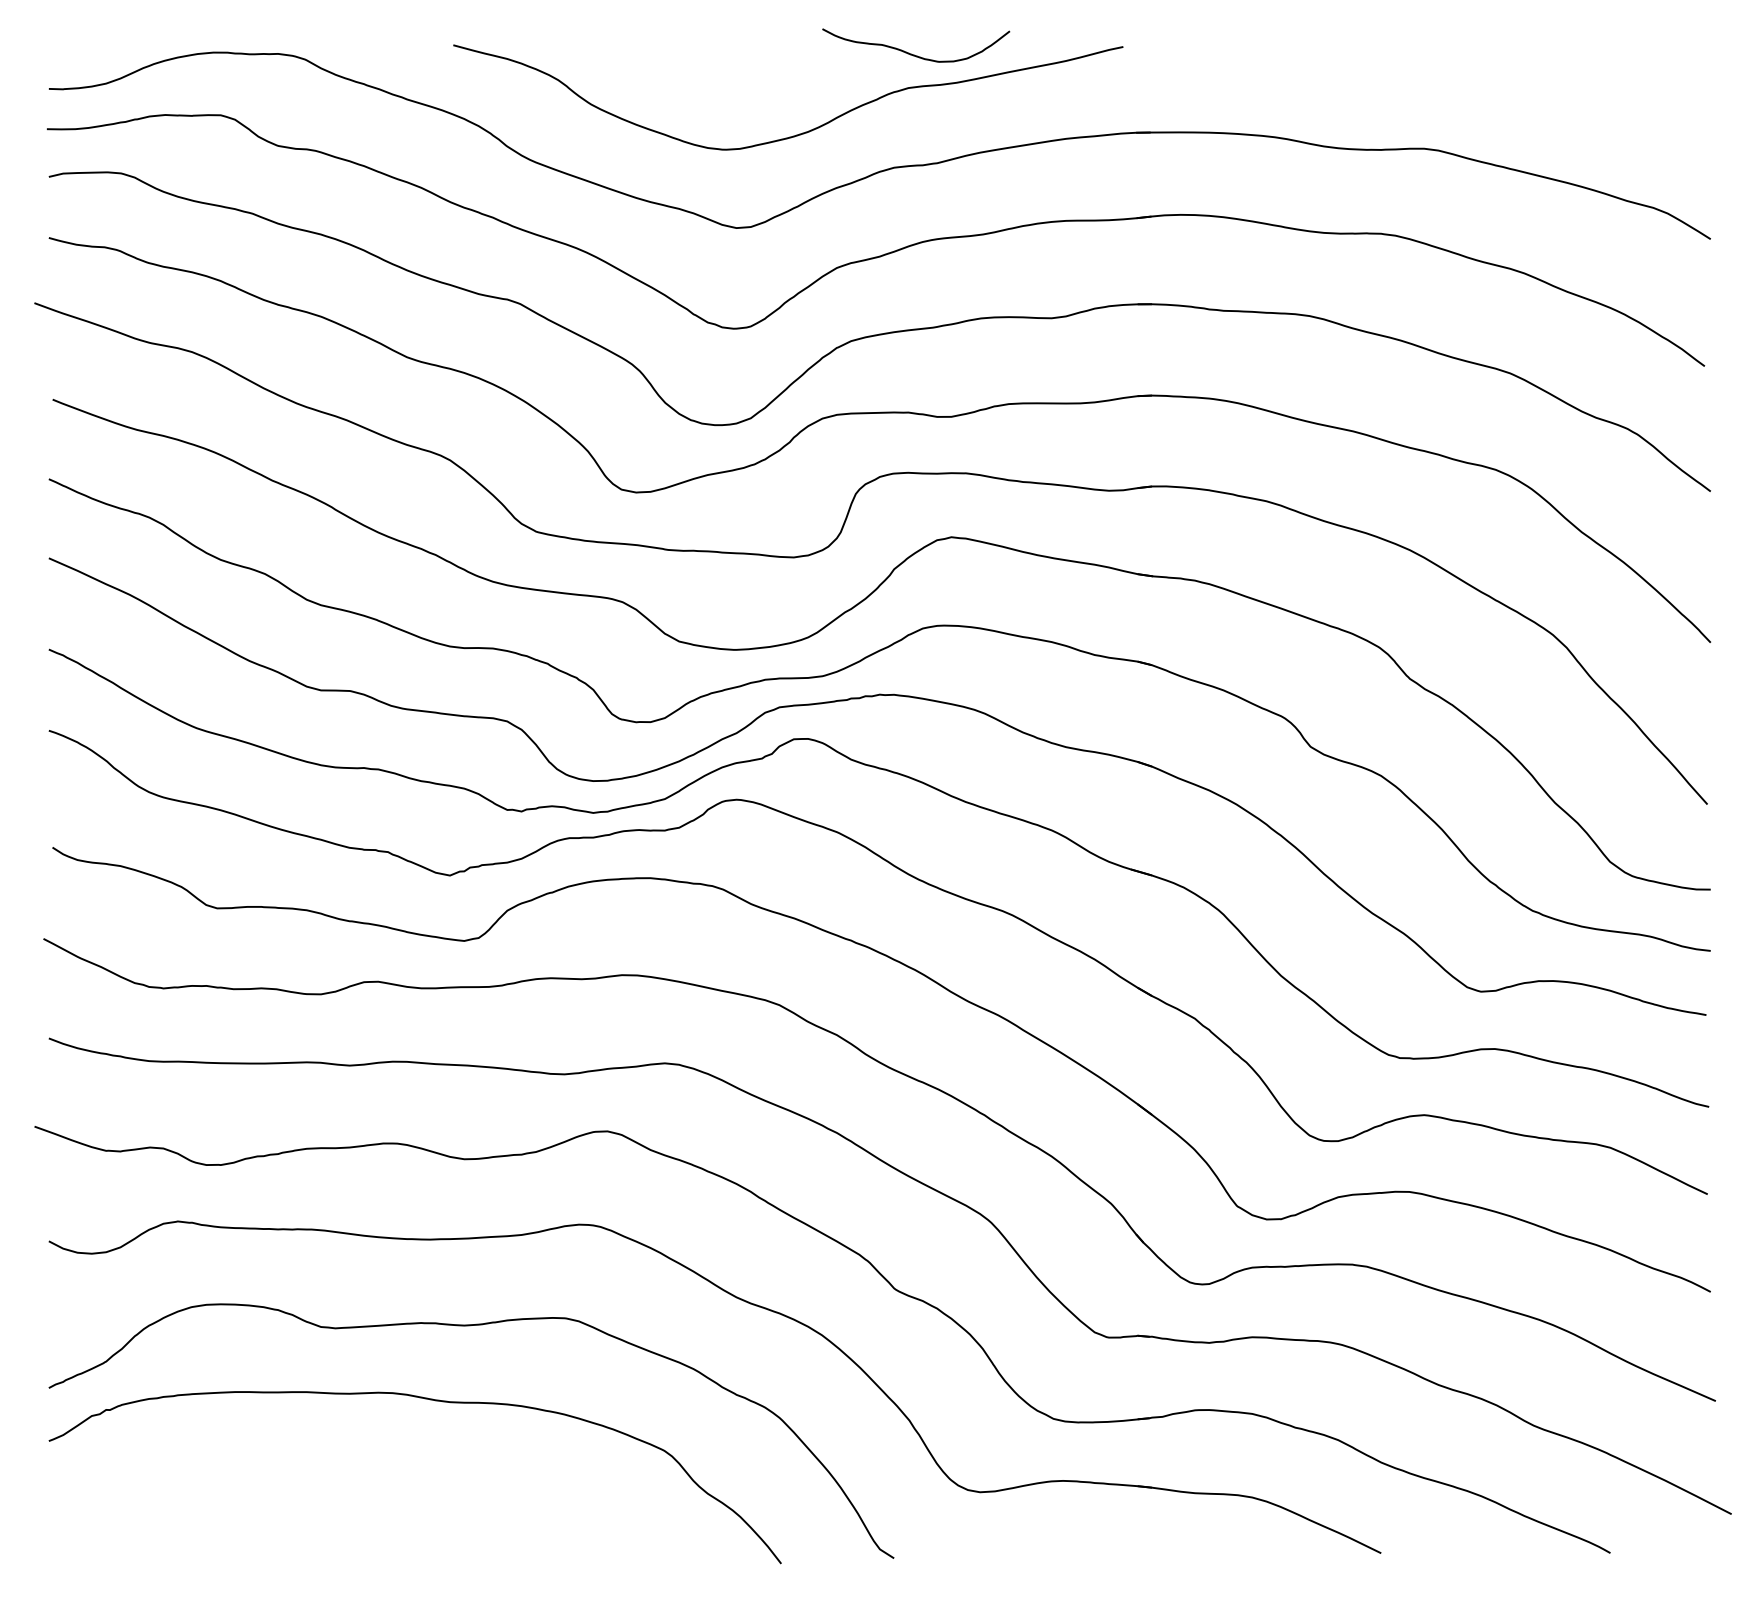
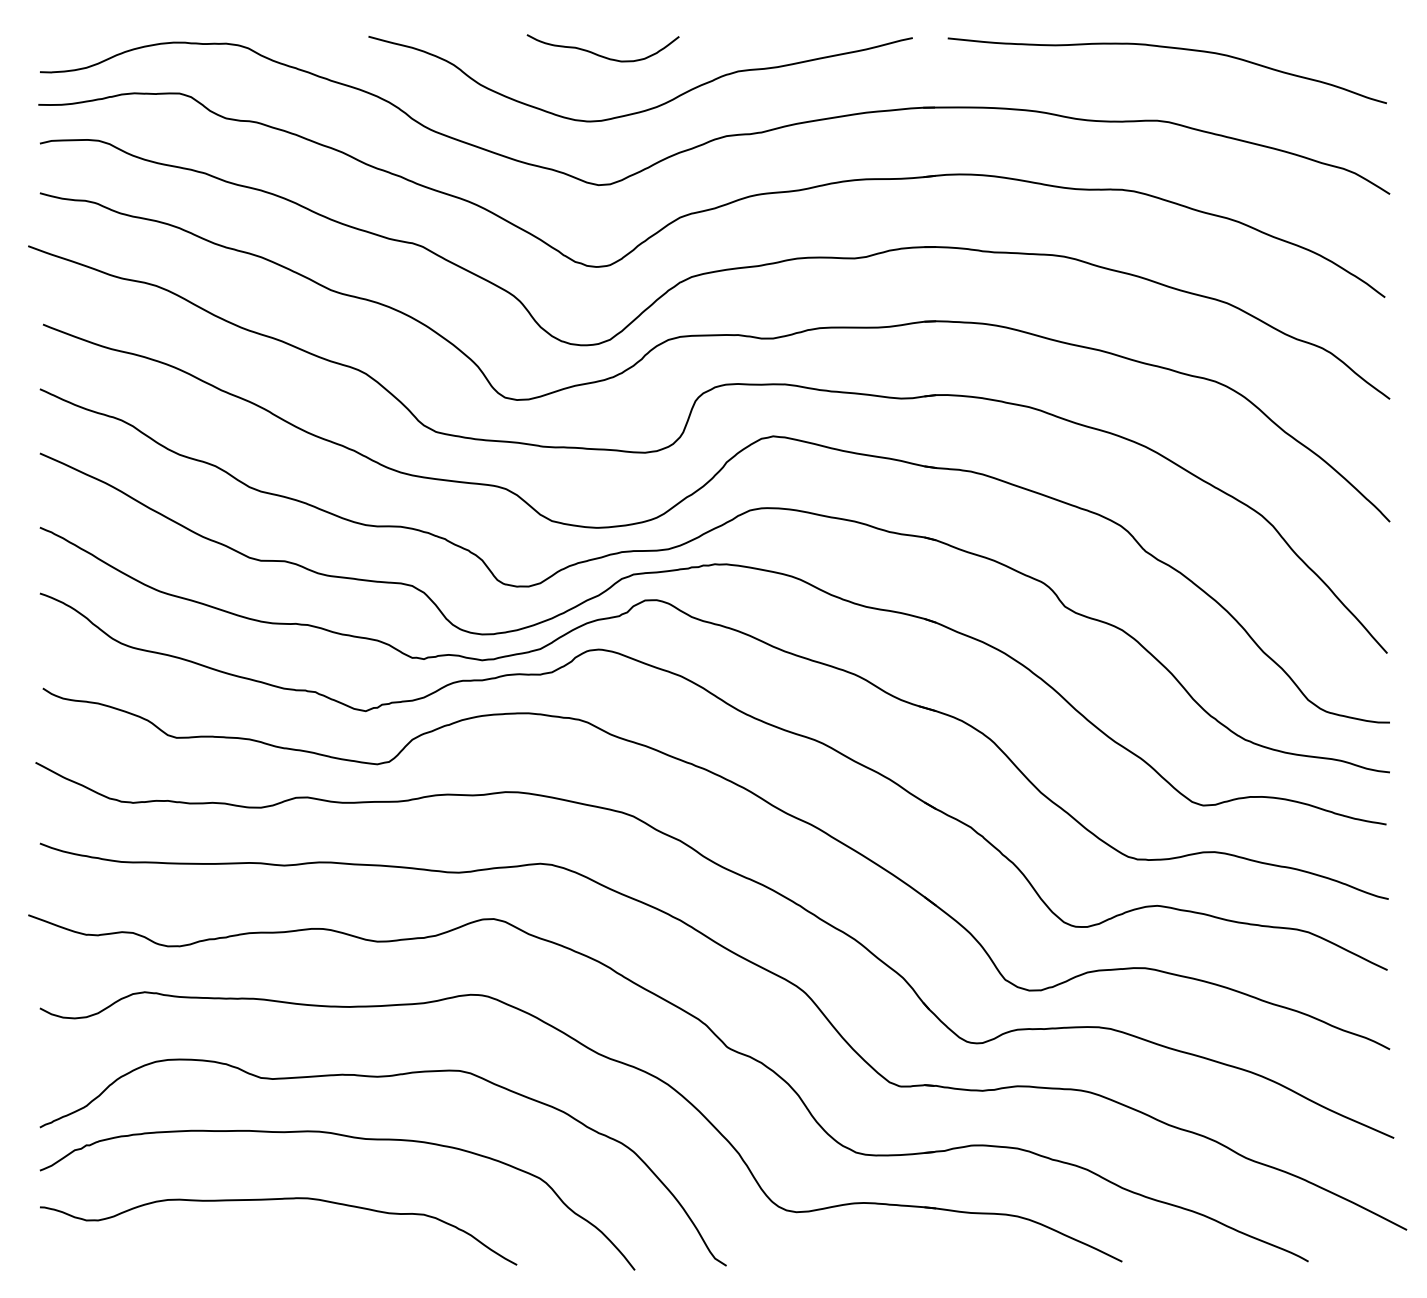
curve: (914, 54) -> (601, 55), moved
curve: (1436, 59) -> (1167, 48), added
curve: (338, 1477) -> (275, 1200), added

